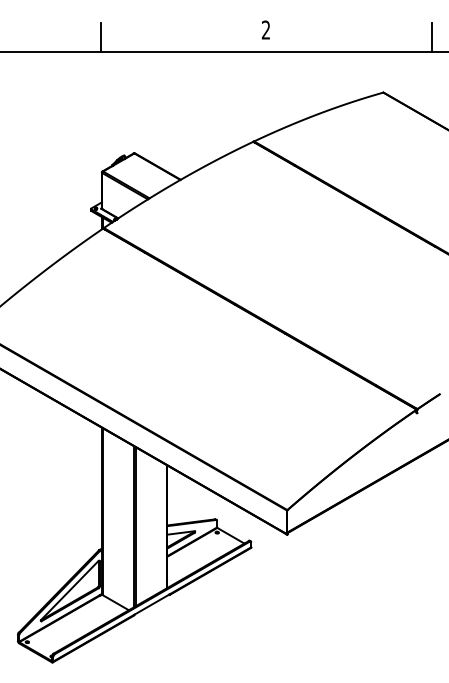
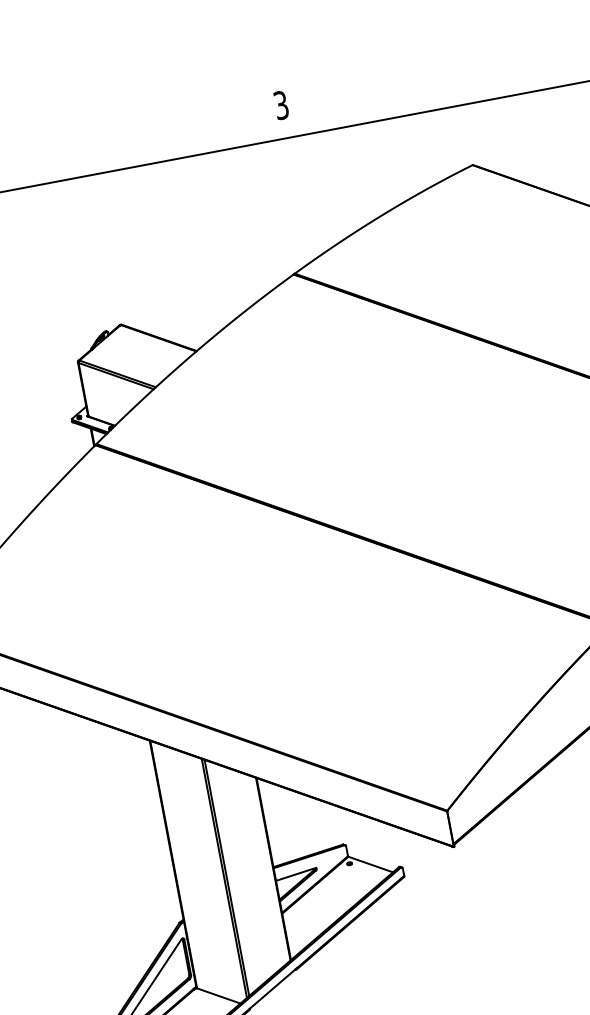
text: (266, 30) -> (282, 105), 2 -> 3
line: (100, 37) -> (38, 162), removed
line: (431, 37) -> (528, 69), removed

